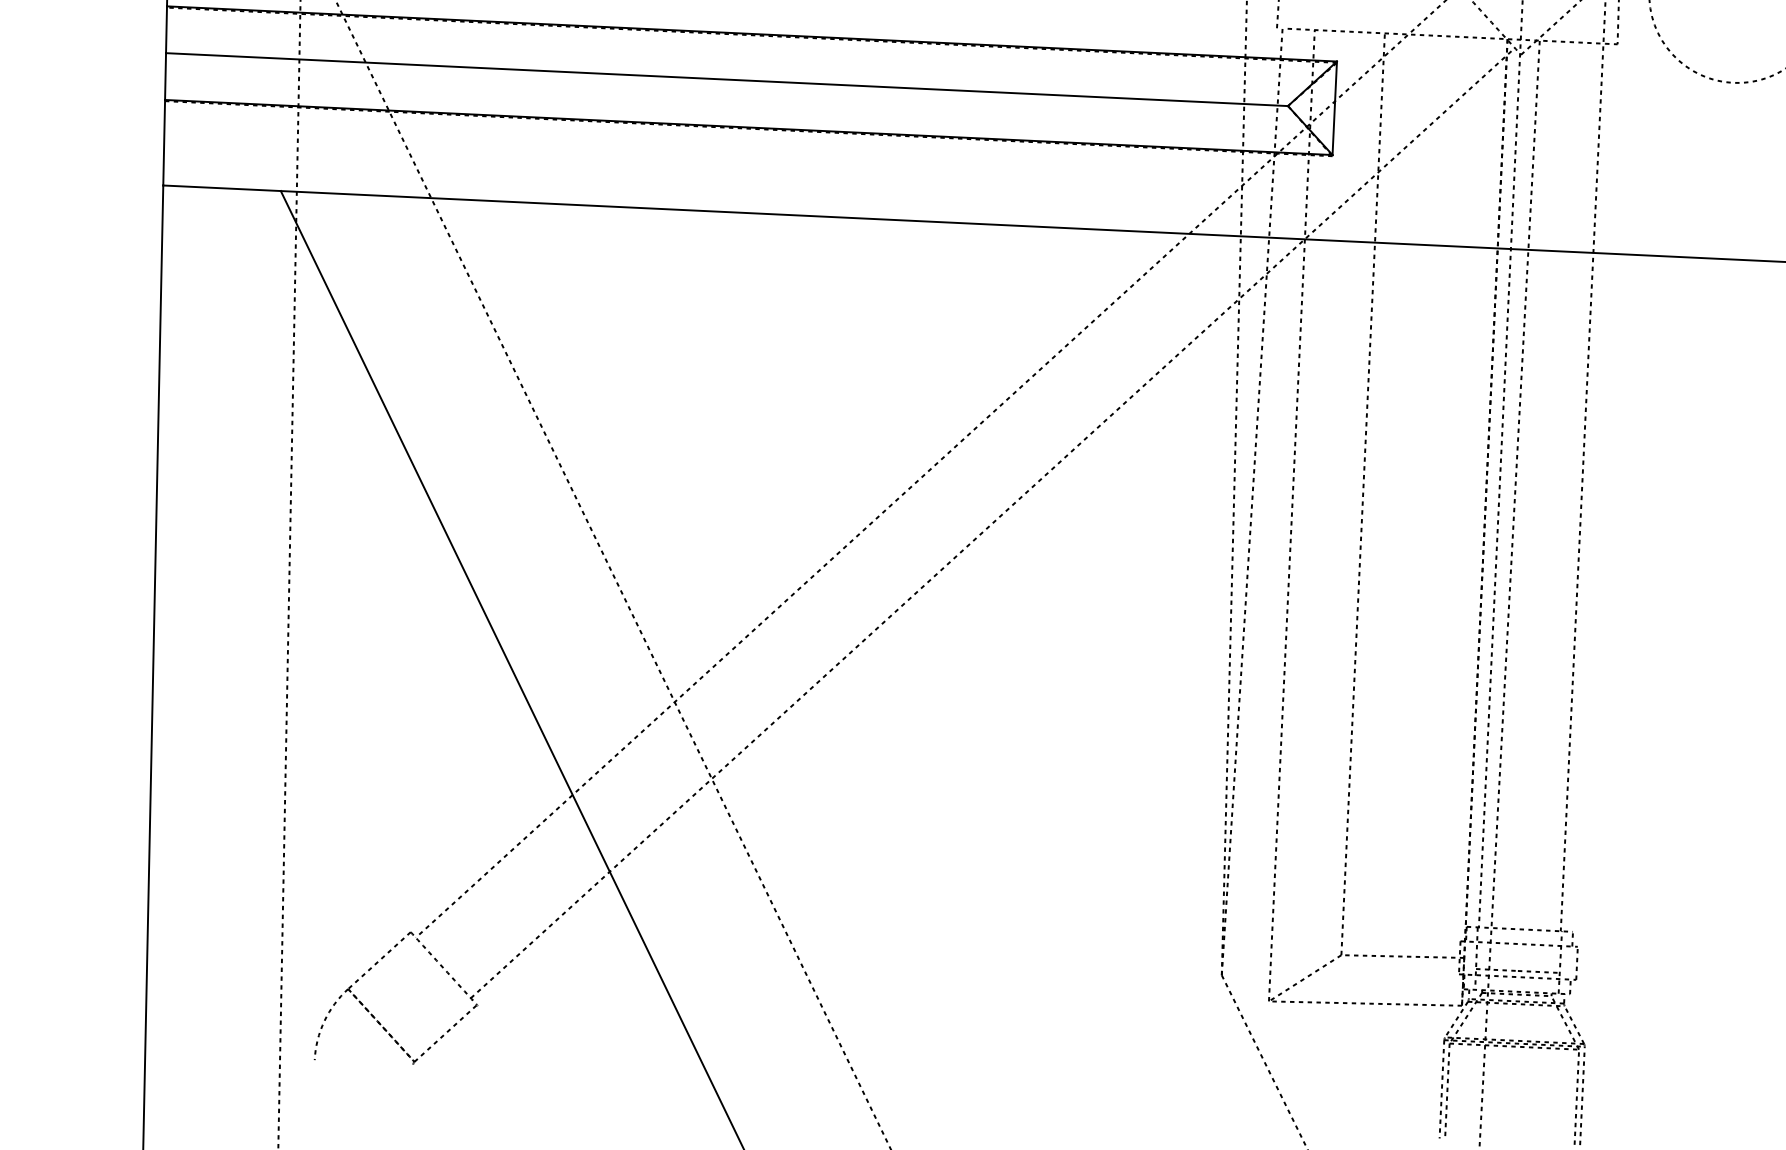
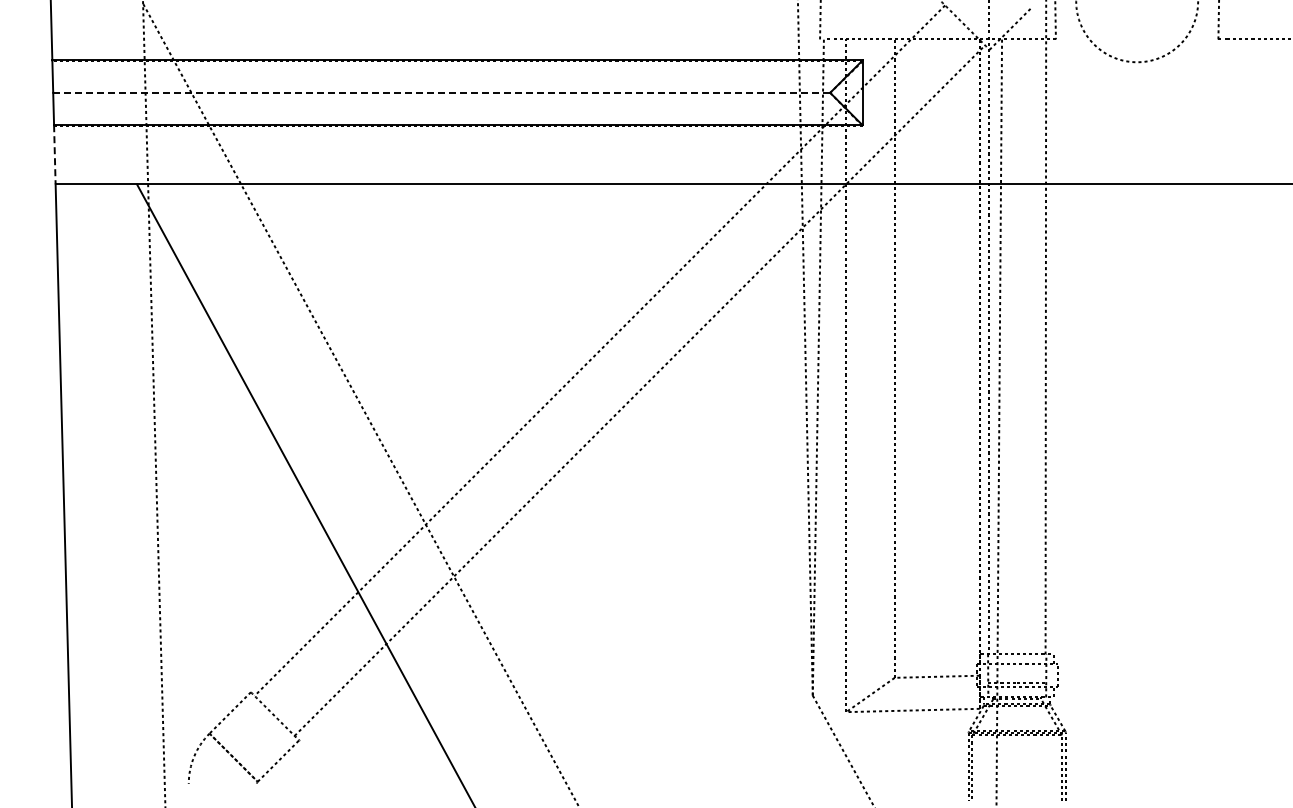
line: (726, 79) -> (441, 92), solid -> dashed
line: (163, 142) -> (54, 154), solid -> dashed

